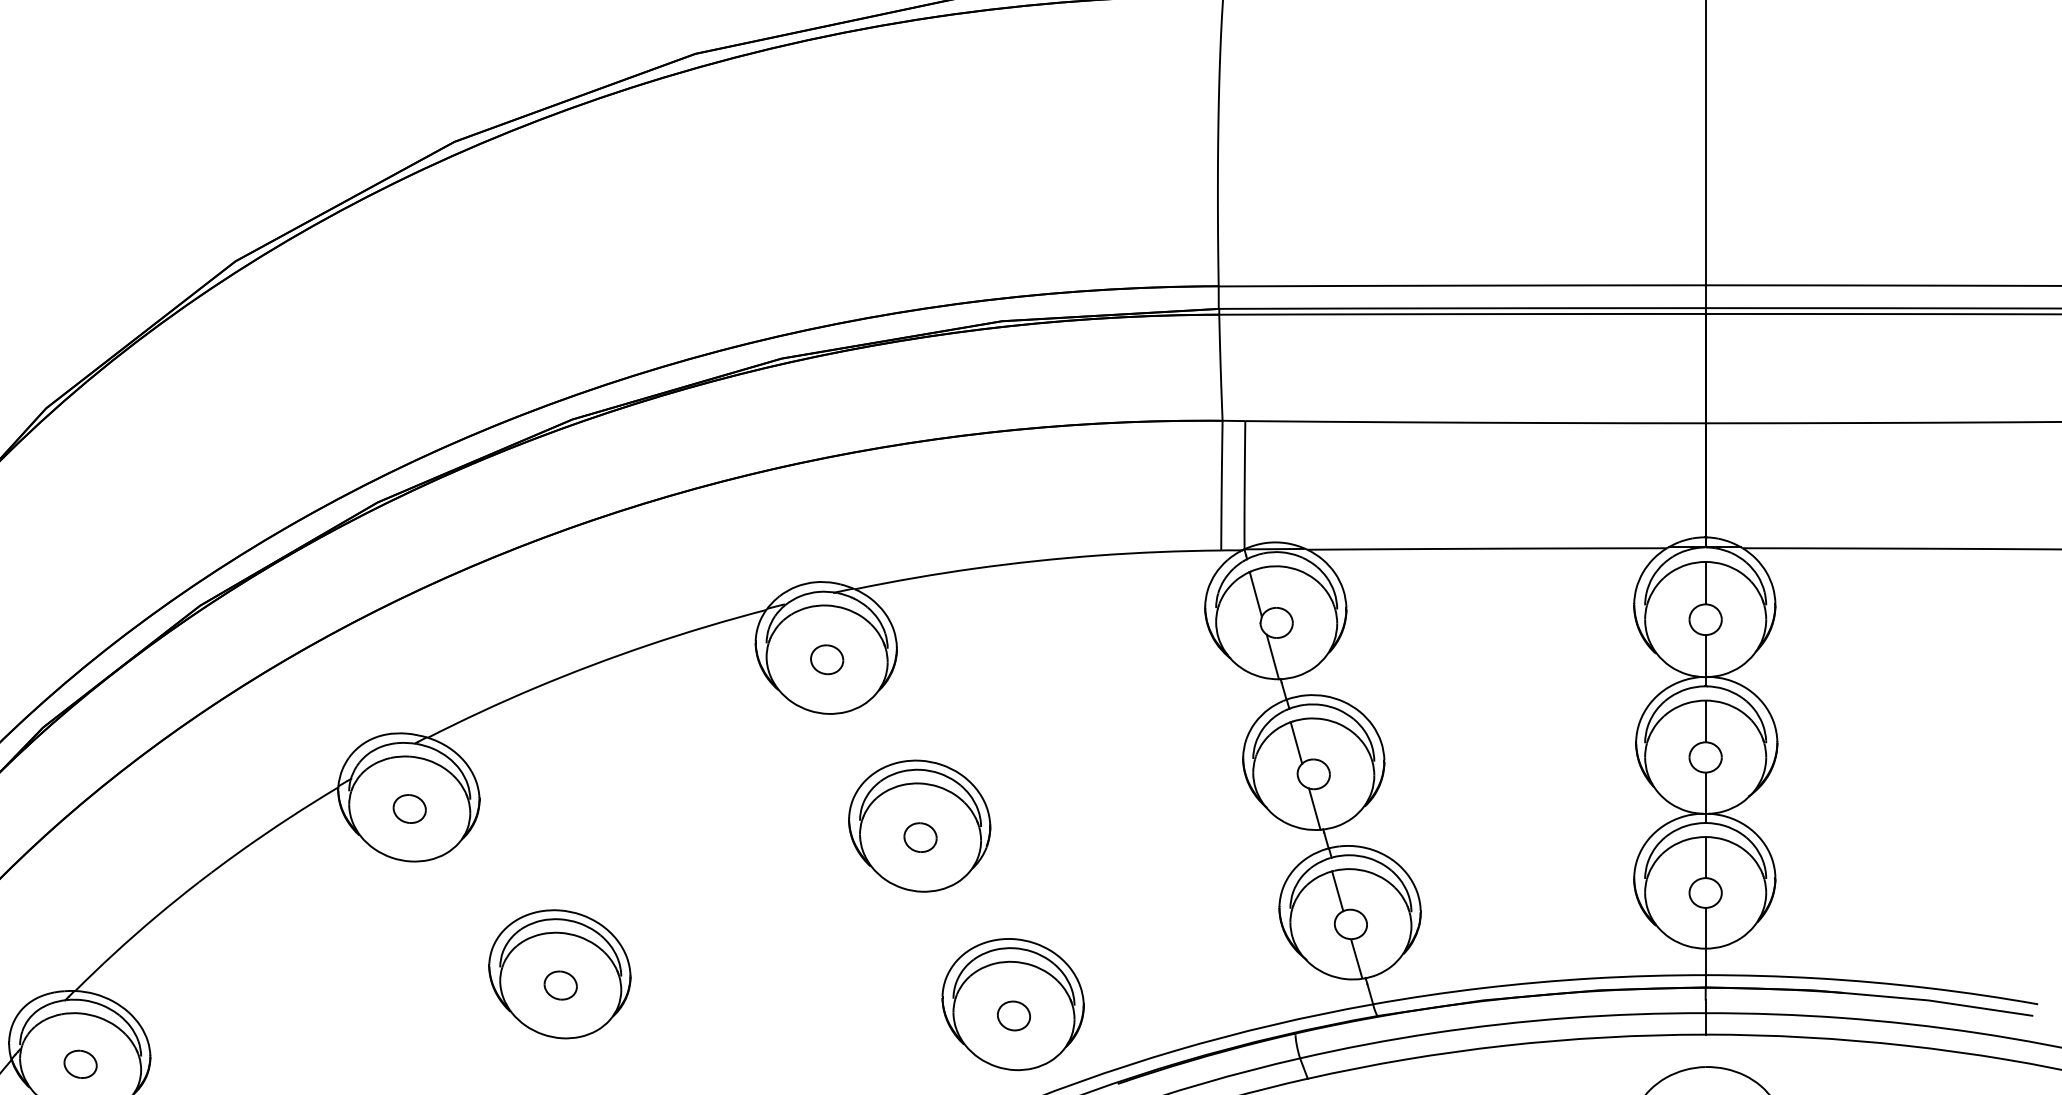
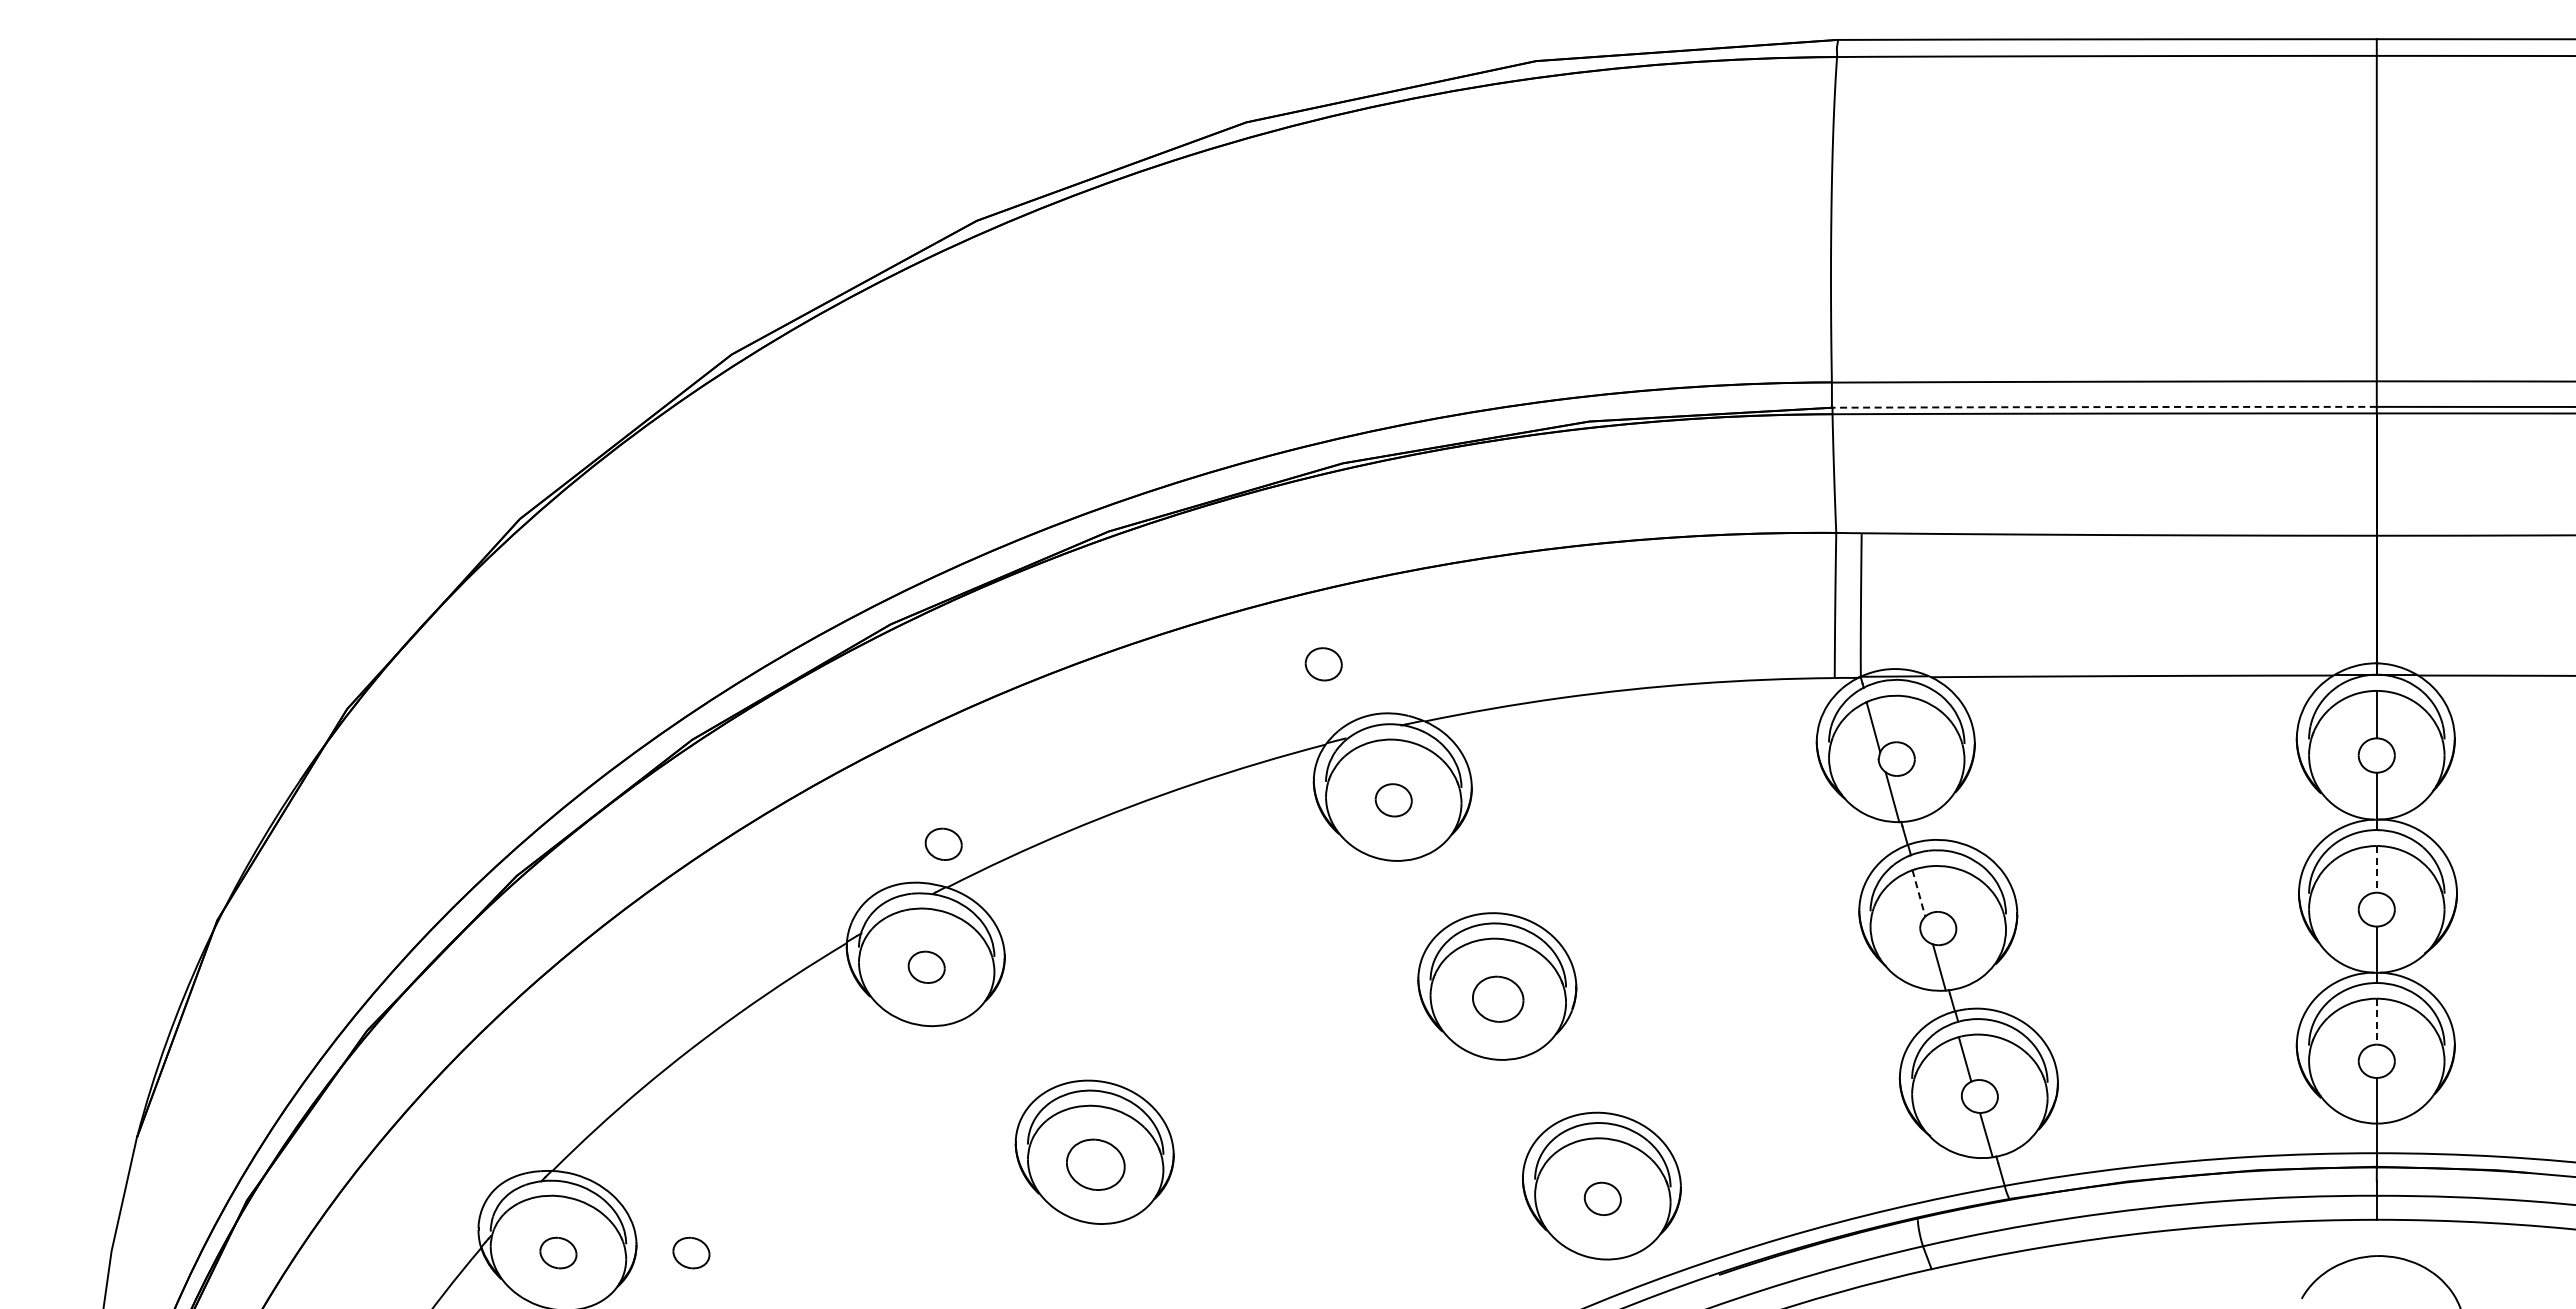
line: (1461, 308) -> (2103, 407), solid -> dashed
part: (764, 538) -> (1323, 664), added
part: (424, 698) -> (943, 843), added
line: (1705, 721) -> (2376, 869), solid -> dashed
line: (1296, 743) -> (1919, 893), solid -> dashed
part: (920, 837) -> (1498, 999), size x1.4
line: (1705, 857) -> (2376, 1021), solid -> dashed
part: (560, 985) -> (1095, 1164), size x1.6
part: (199, 1063) -> (691, 1252), added

